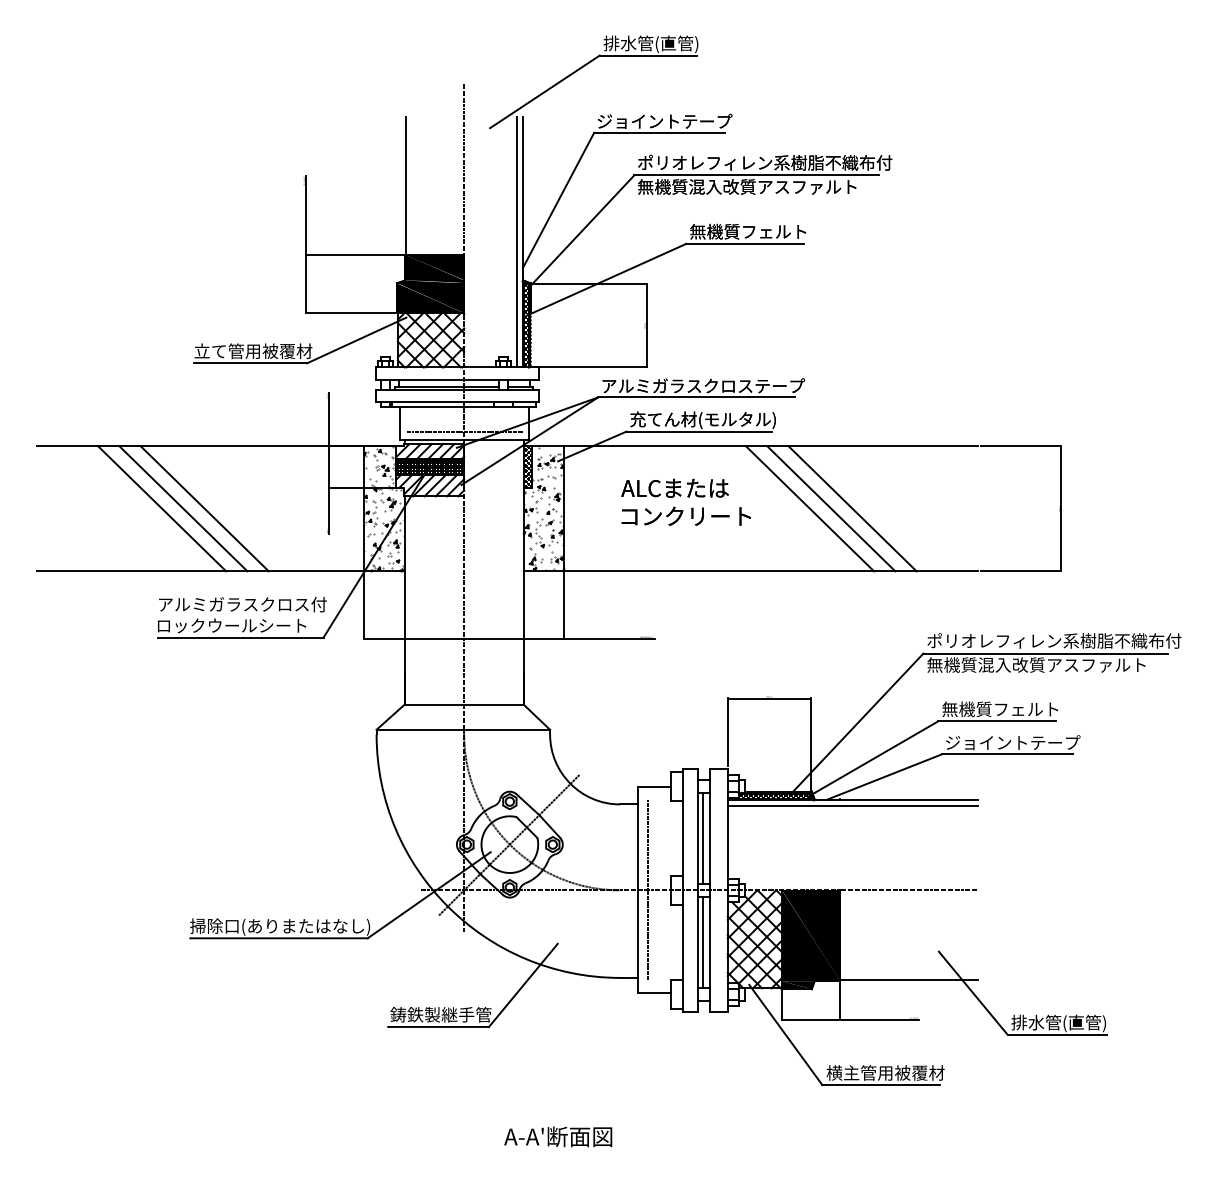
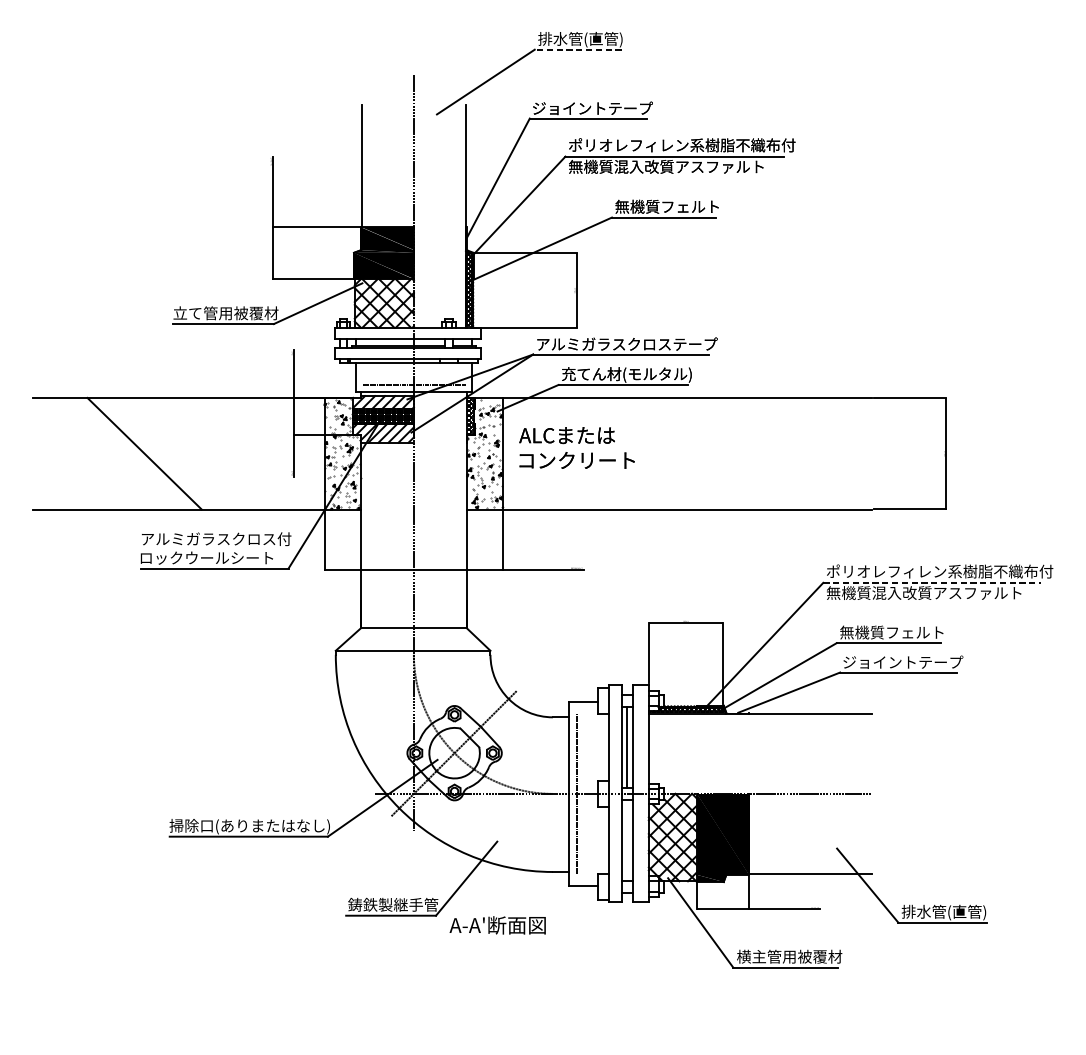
line: (648, 55) -> (578, 49), solid -> dashed
line: (516, 242) -> (460, 216), removed
text: (685, 501) -> (576, 447), moved
line: (183, 508) -> (163, 453), removed
line: (204, 508) -> (182, 453), removed
line: (809, 508) -> (721, 453), removed
line: (831, 508) -> (741, 453), removed
line: (852, 508) -> (760, 453), removed
line: (1046, 653) -> (933, 582), solid -> dashed
line: (852, 806) -> (760, 719), removed
line: (702, 942) -> (626, 840), removed
text: (558, 1136) -> (497, 925), moved

